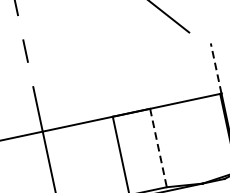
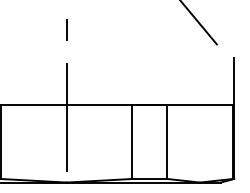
line: (216, 68) -> (234, 81), dashed -> solid
line: (158, 148) -> (167, 142), dashed -> solid

